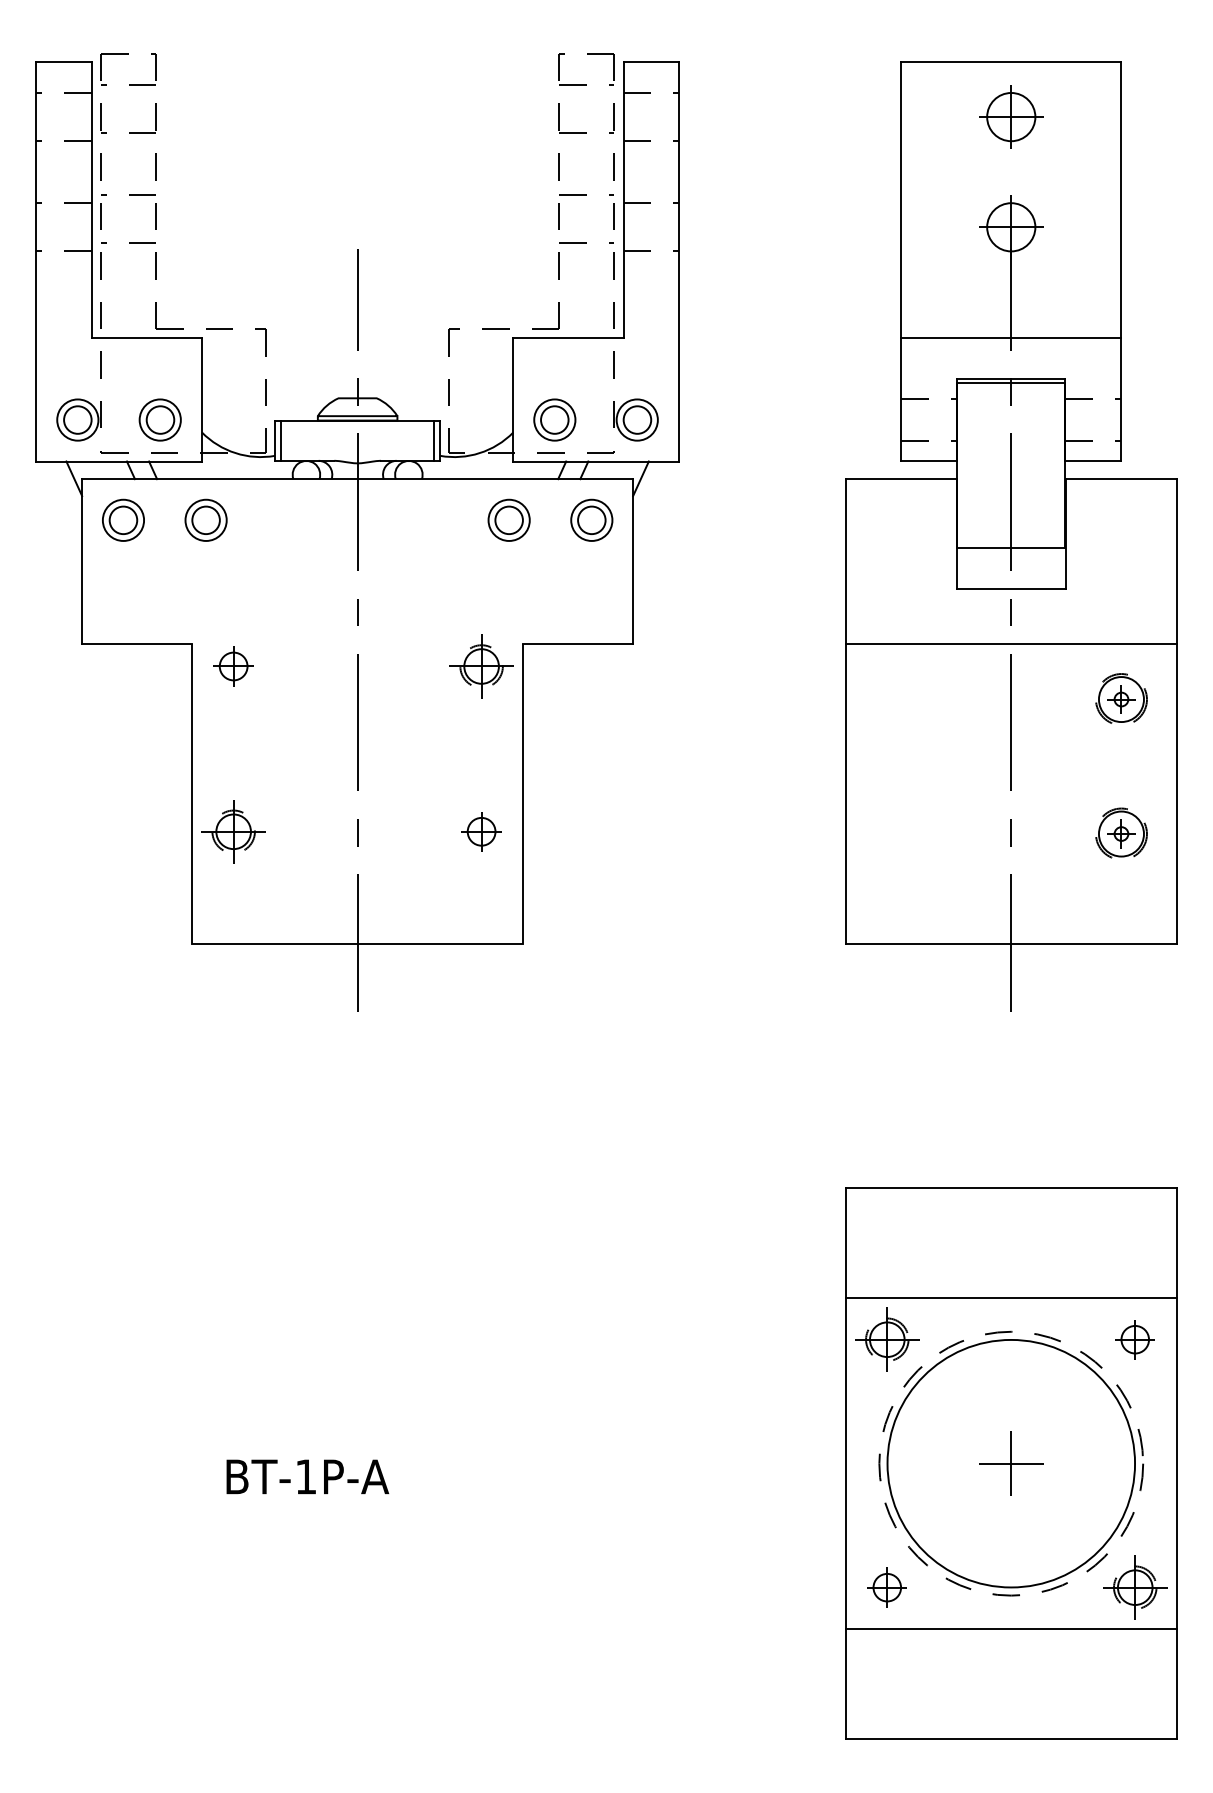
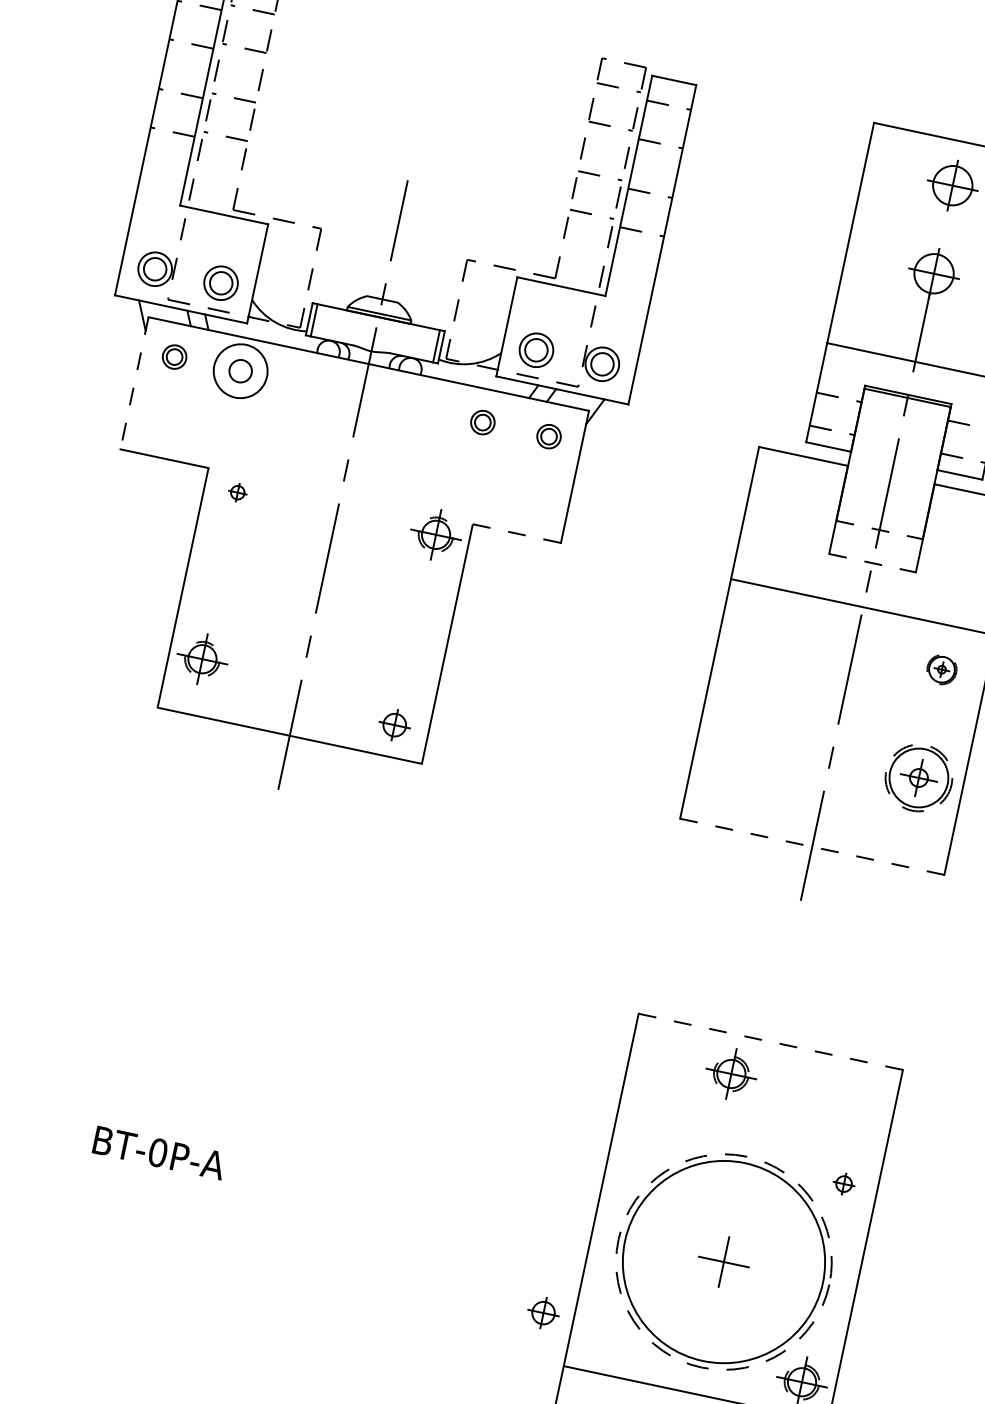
part: (123, 519) -> (174, 356), size x0.7
circle: (205, 519) -> (240, 370), size x1.6
part: (508, 519) -> (482, 421), size x0.7
part: (591, 519) -> (548, 436), size x0.7
line: (1011, 547) -> (879, 529), solid -> dashed
line: (82, 561) -> (134, 383), solid -> dashed
line: (1011, 589) -> (872, 563), solid -> dashed
line: (578, 644) -> (517, 533), solid -> dashed
part: (233, 666) -> (237, 492), size x0.6
part: (1121, 698) -> (942, 669), size x0.7
part: (233, 831) -> (202, 658), moved
part: (481, 831) -> (394, 724), moved
part: (1121, 832) -> (919, 776), size x1.6
line: (1011, 944) -> (812, 847), solid -> dashed
line: (1011, 1188) -> (770, 1042), solid -> dashed
line: (1010, 1298) -> (751, 1129), removed
part: (887, 1339) -> (731, 1073), moved
part: (1134, 1339) -> (843, 1183), size x0.7
text: (305, 1476) -> (157, 1152), BT-1P-A -> BT-0P-A
part: (886, 1587) -> (542, 1312), moved

